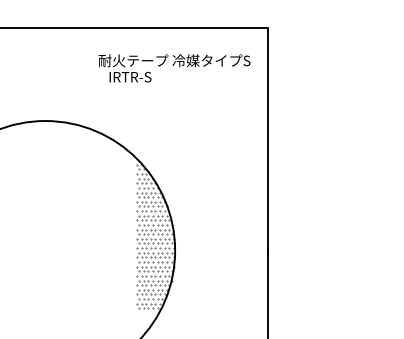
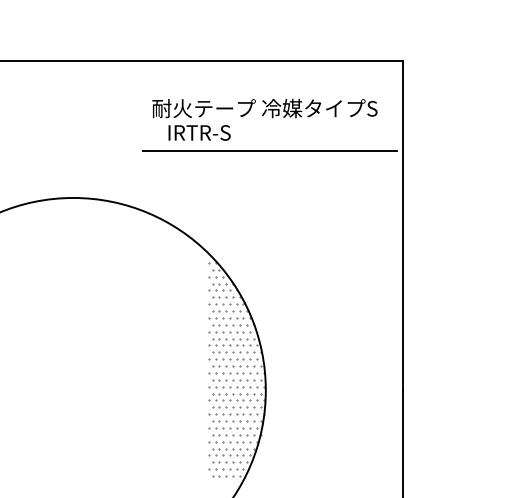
line: (177, 89) -> (269, 151), added

